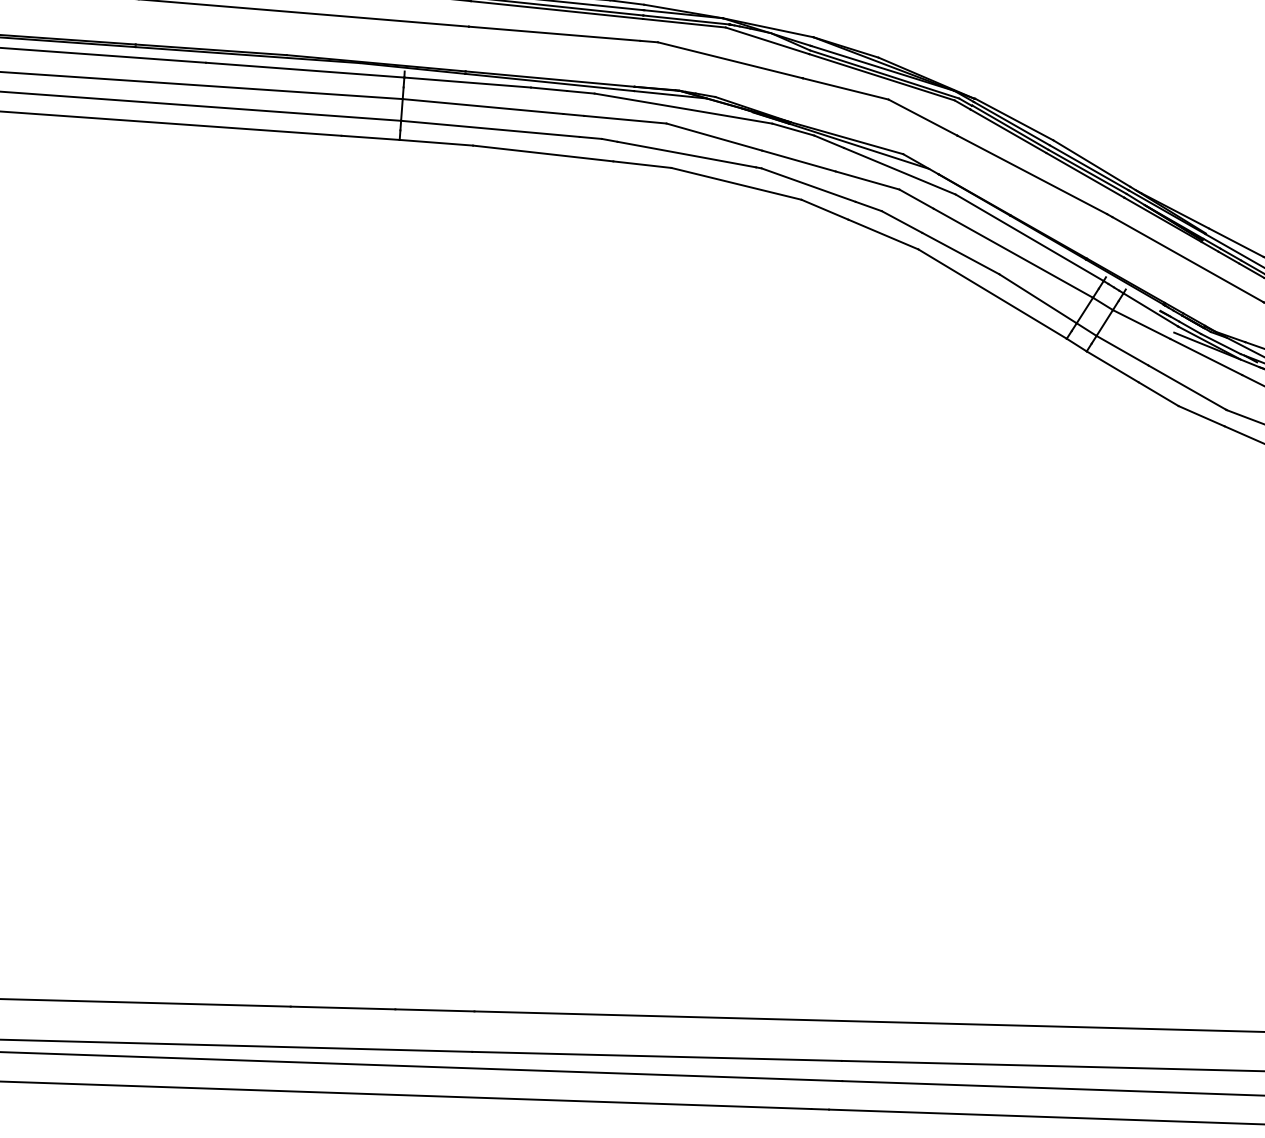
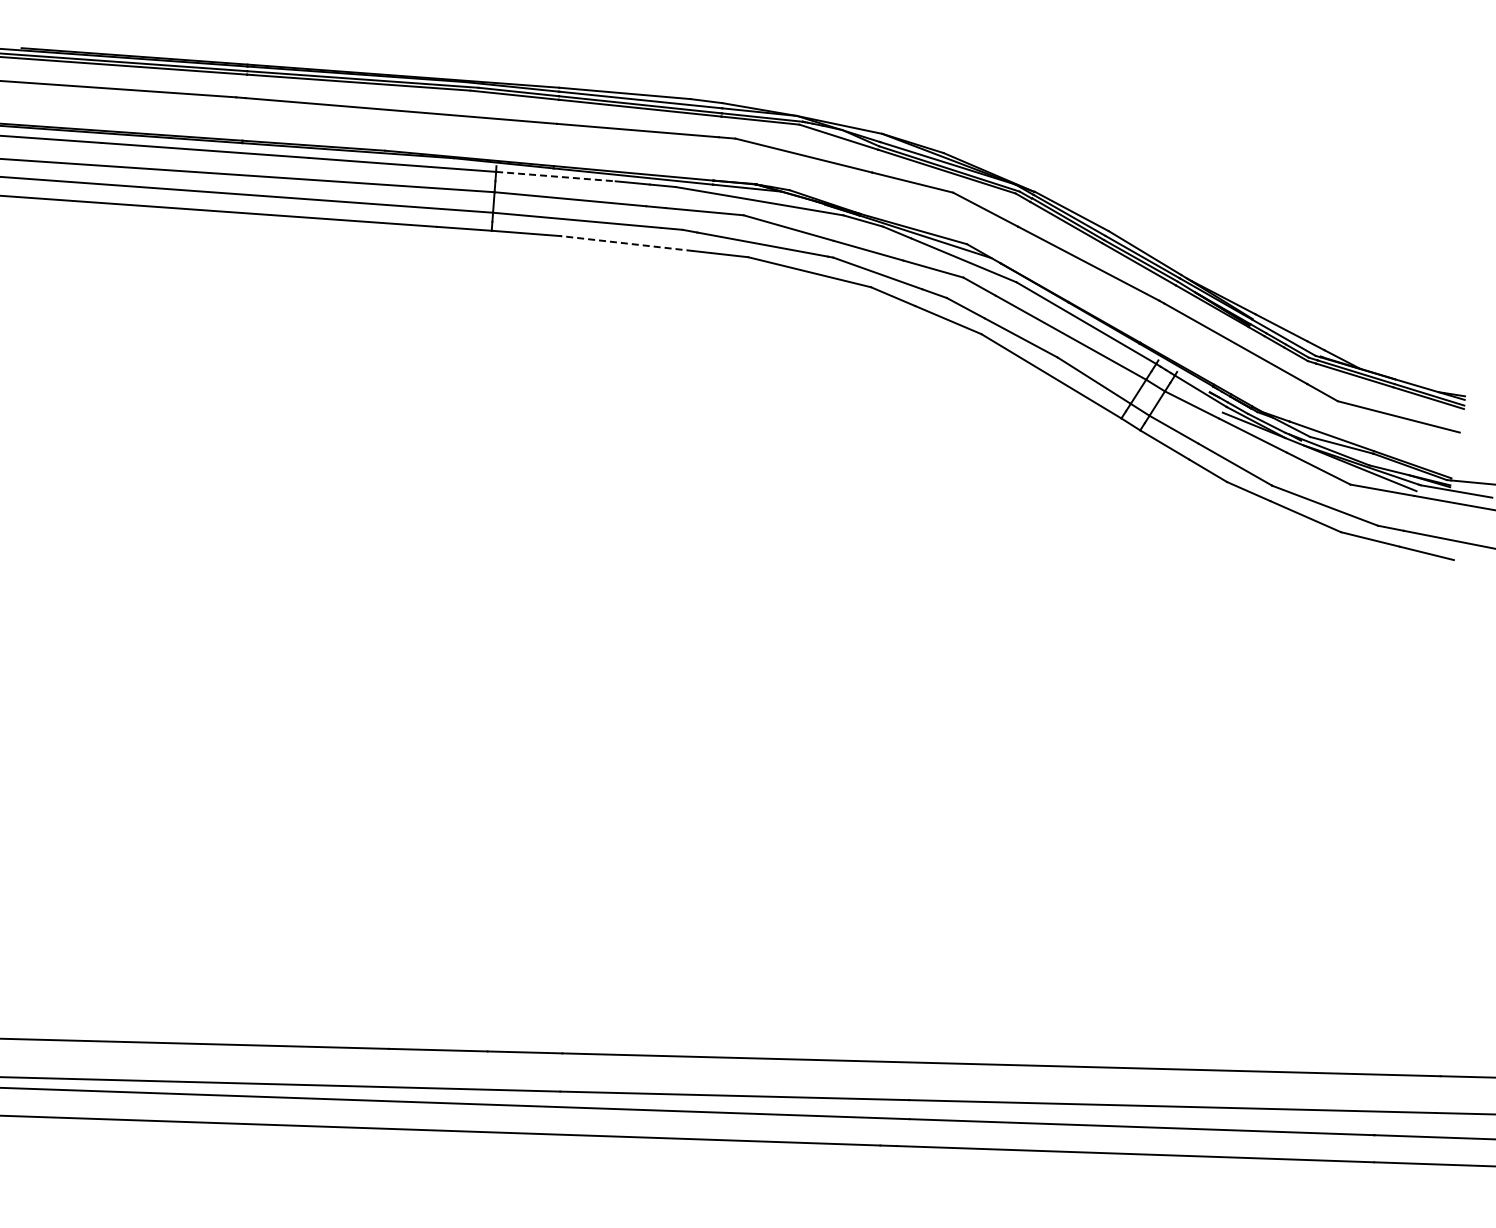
line: (467, 82) -> (555, 176), solid -> dashed
line: (543, 153) -> (627, 243), solid -> dashed

